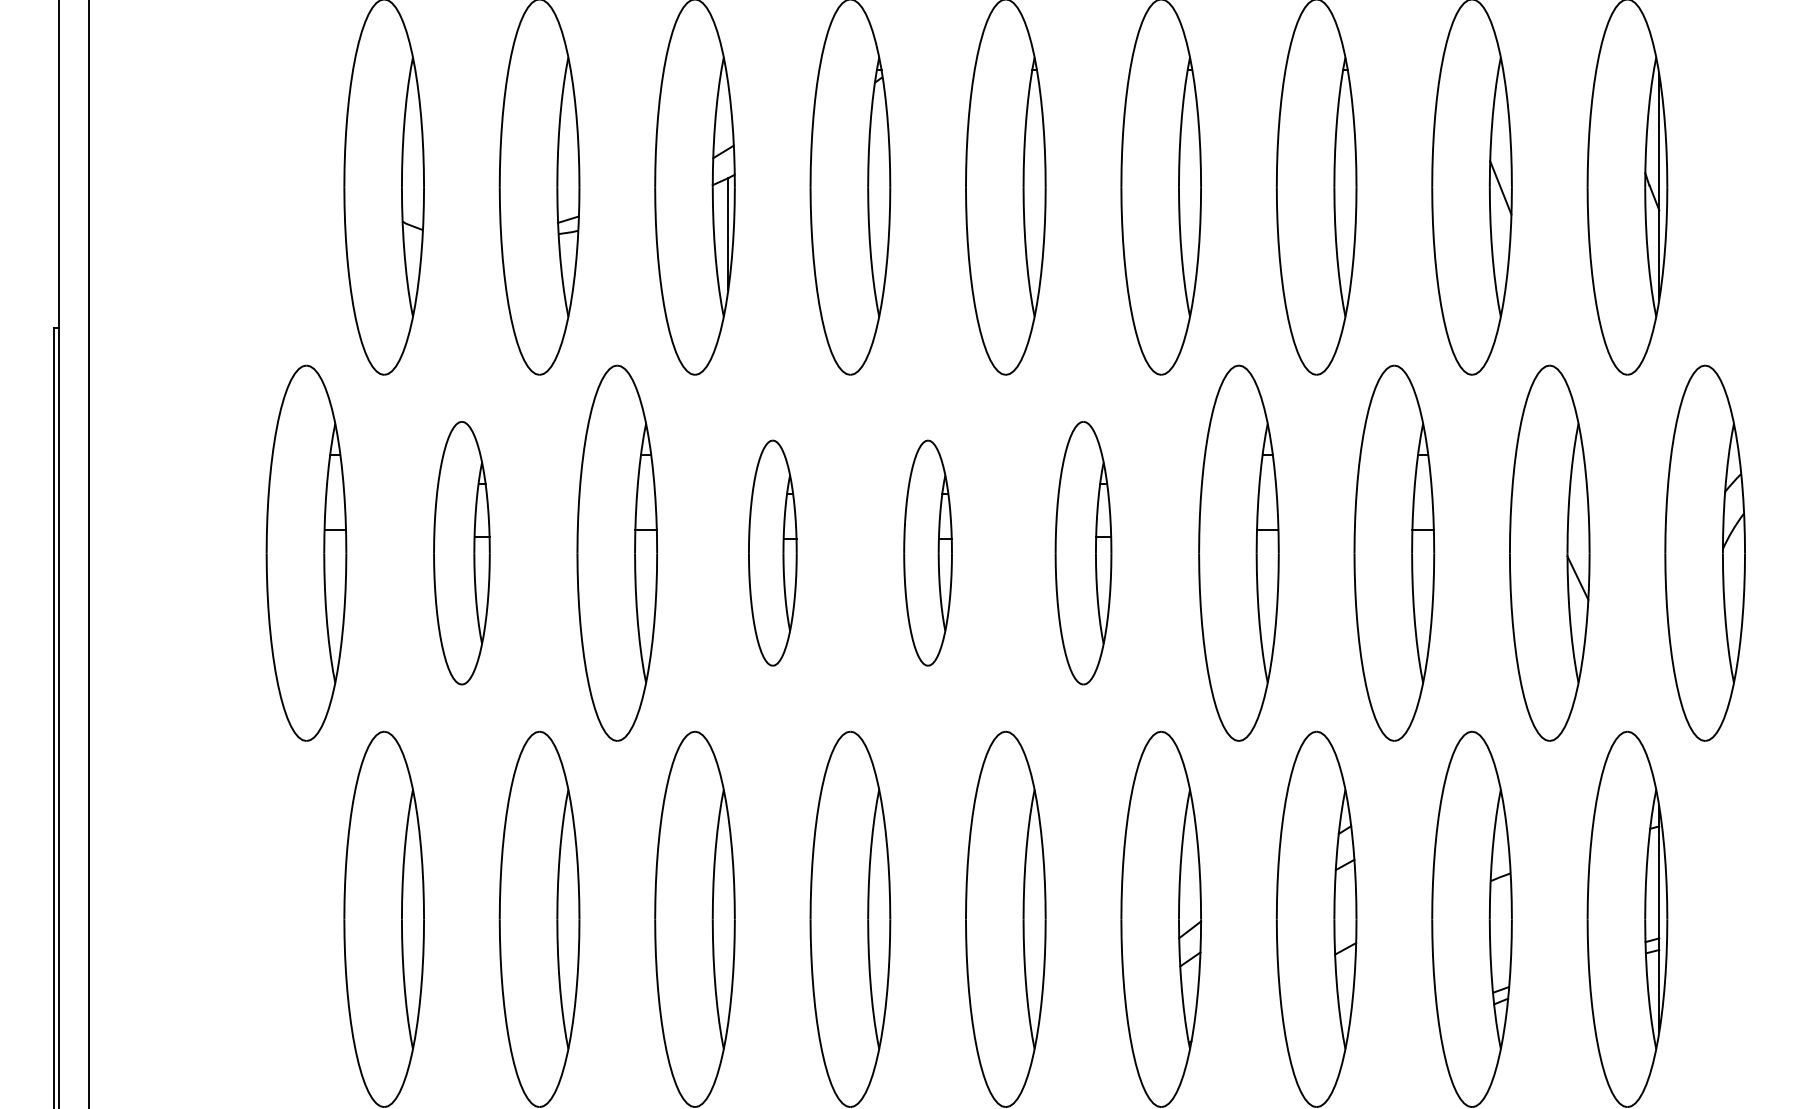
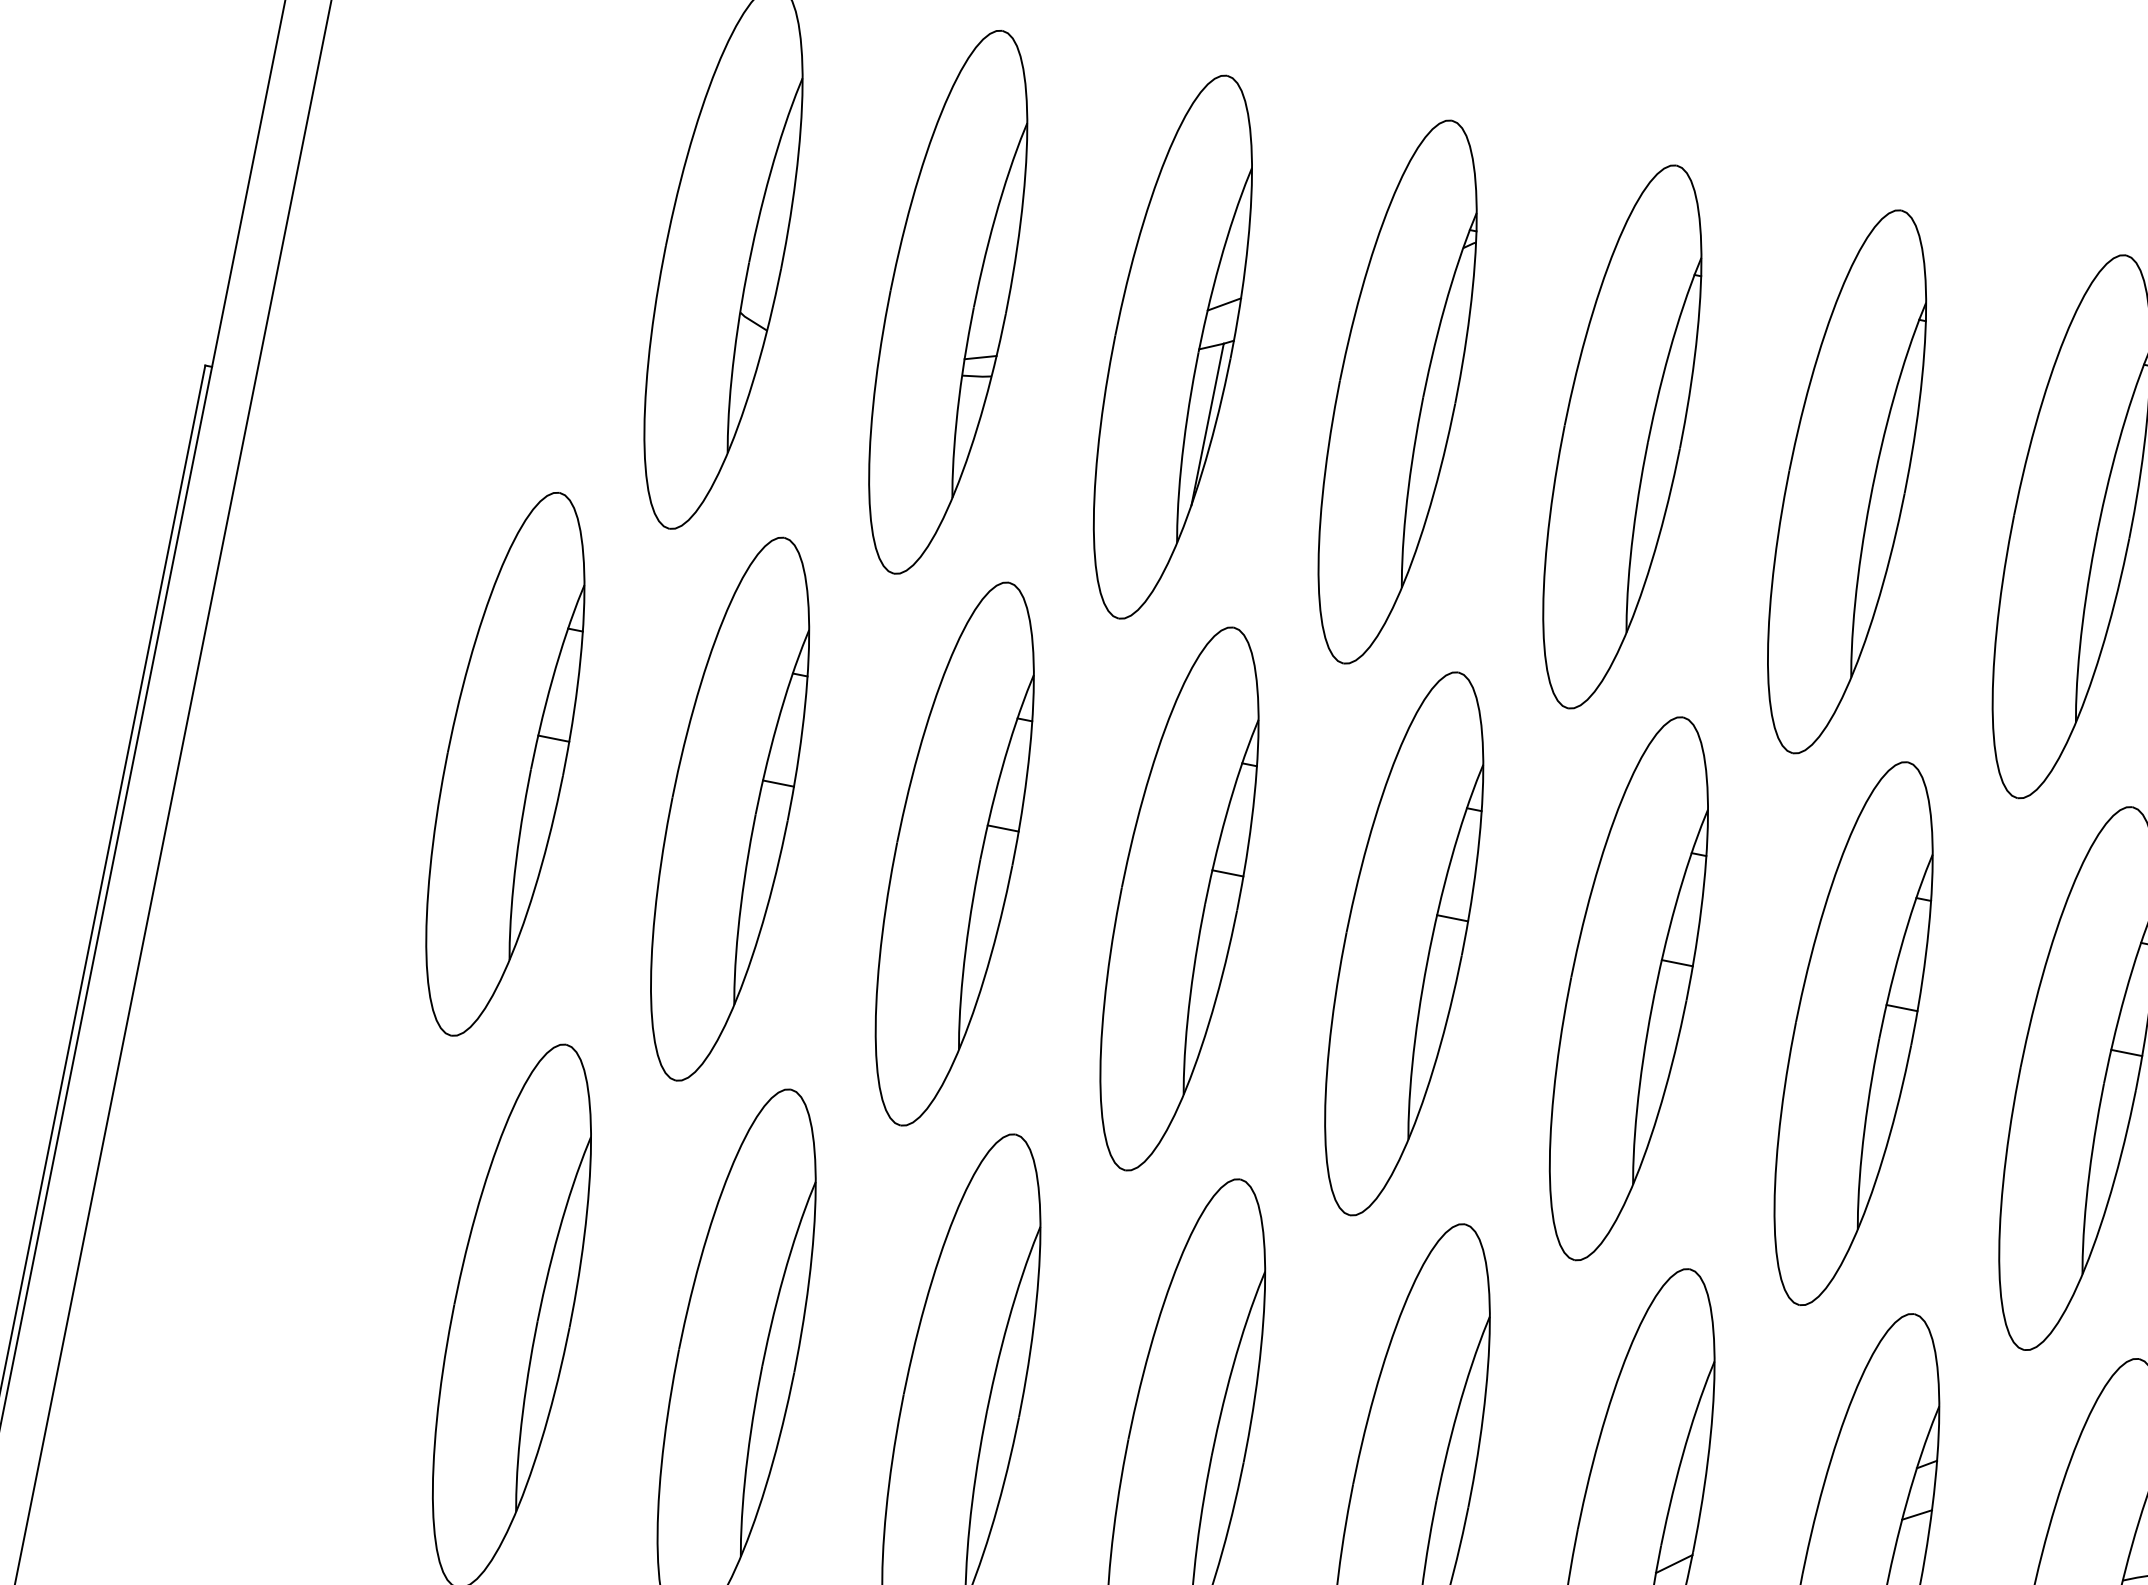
part: (461, 552) -> (729, 807), size x1.43
part: (772, 552) -> (1179, 897), size x1.67
part: (927, 552) -> (1403, 942), size x1.67
part: (1083, 552) -> (1629, 987), size x1.43

